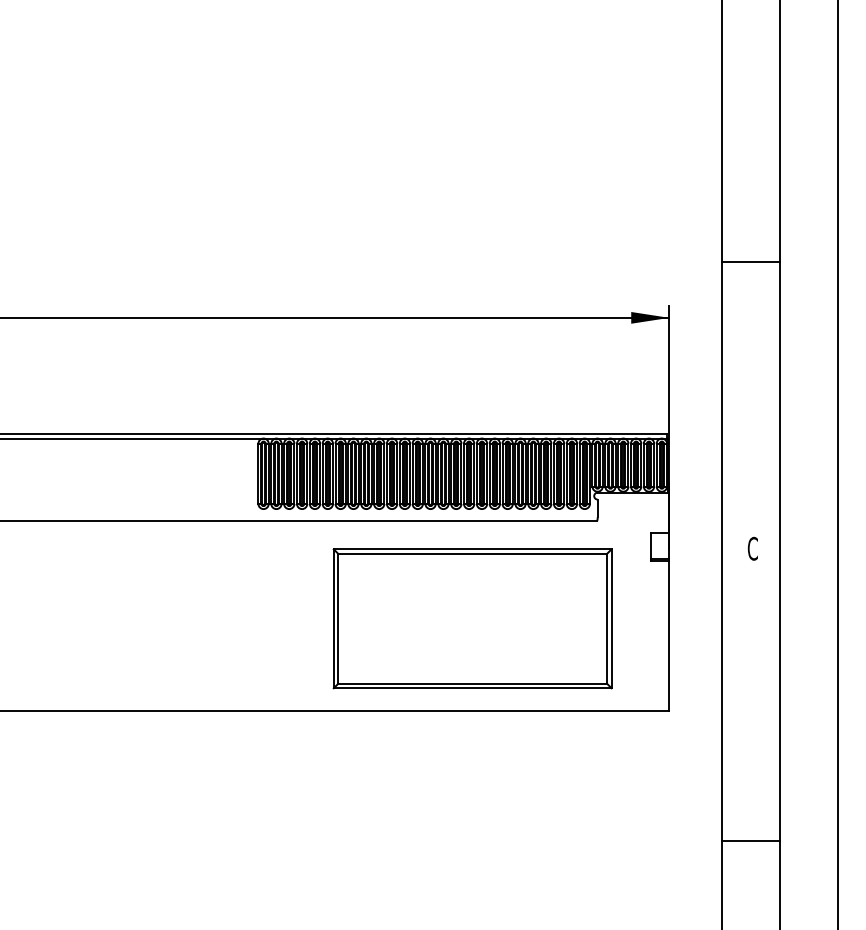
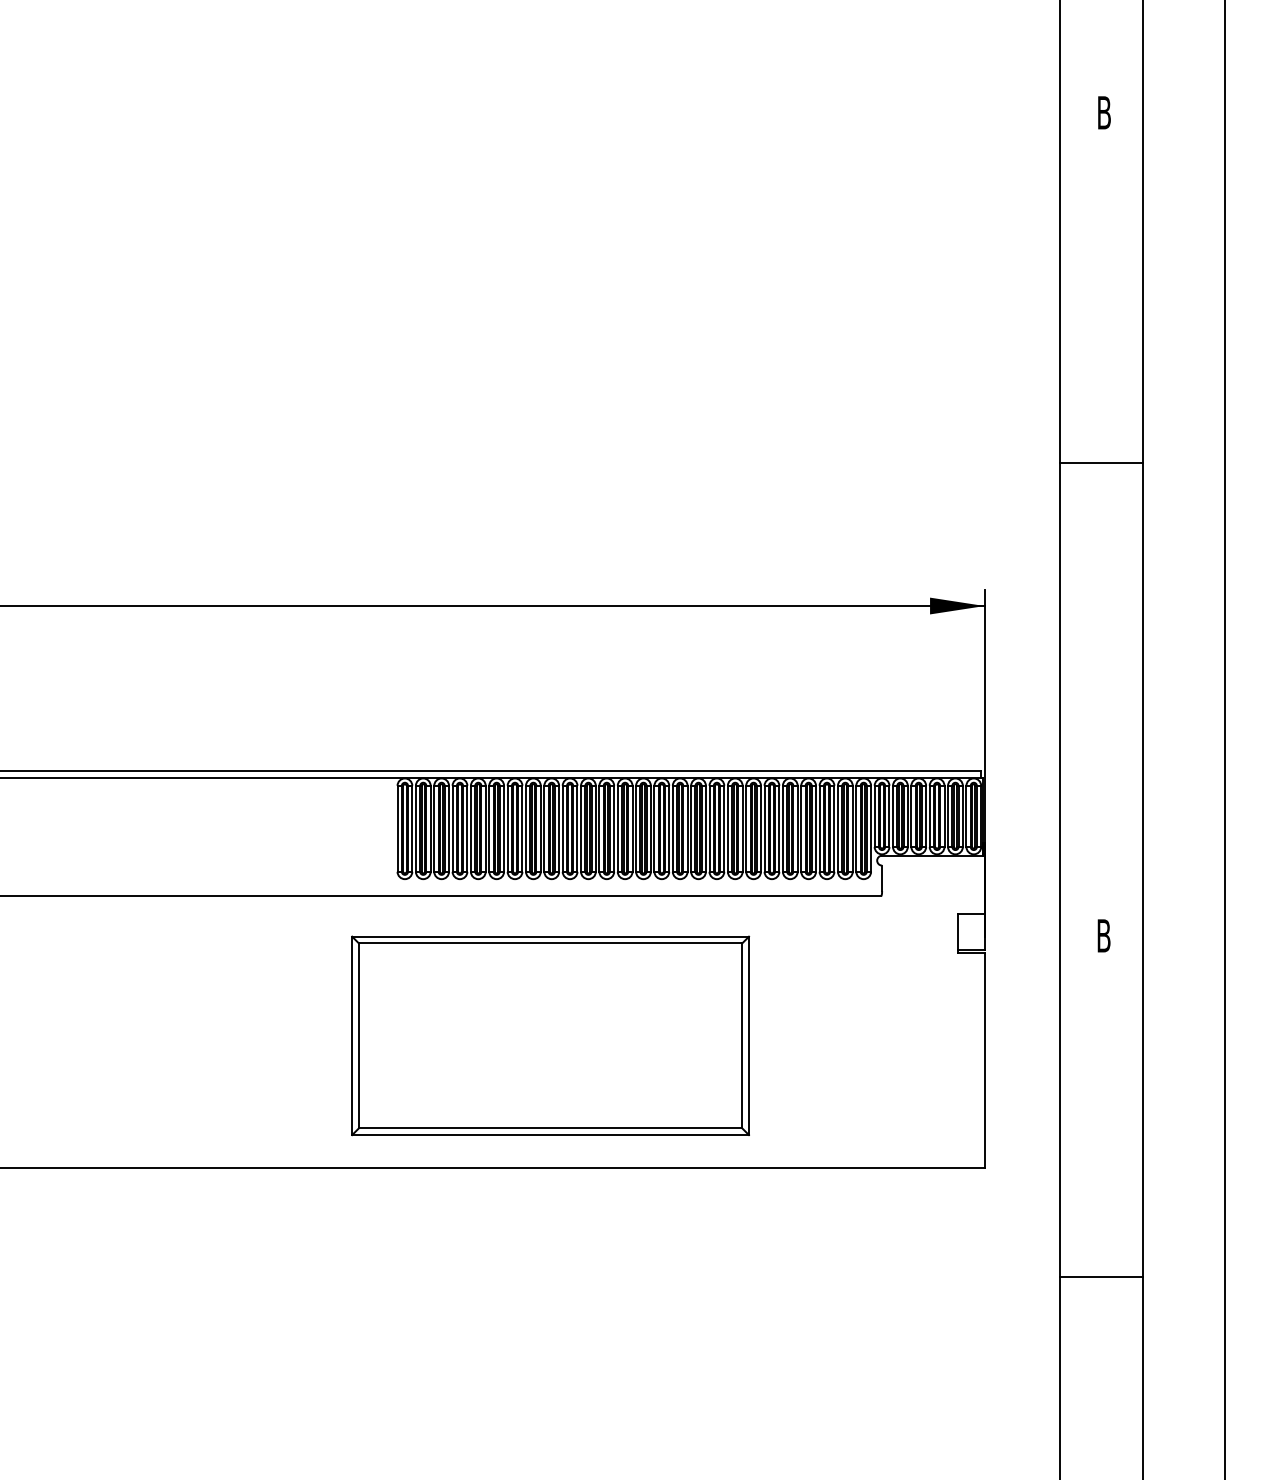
line: (751, 262) -> (1101, 463), moved
text: (752, 548) -> (1103, 935), C -> B
part: (472, 618) -> (550, 1035), moved
line: (751, 840) -> (1101, 1276), moved

